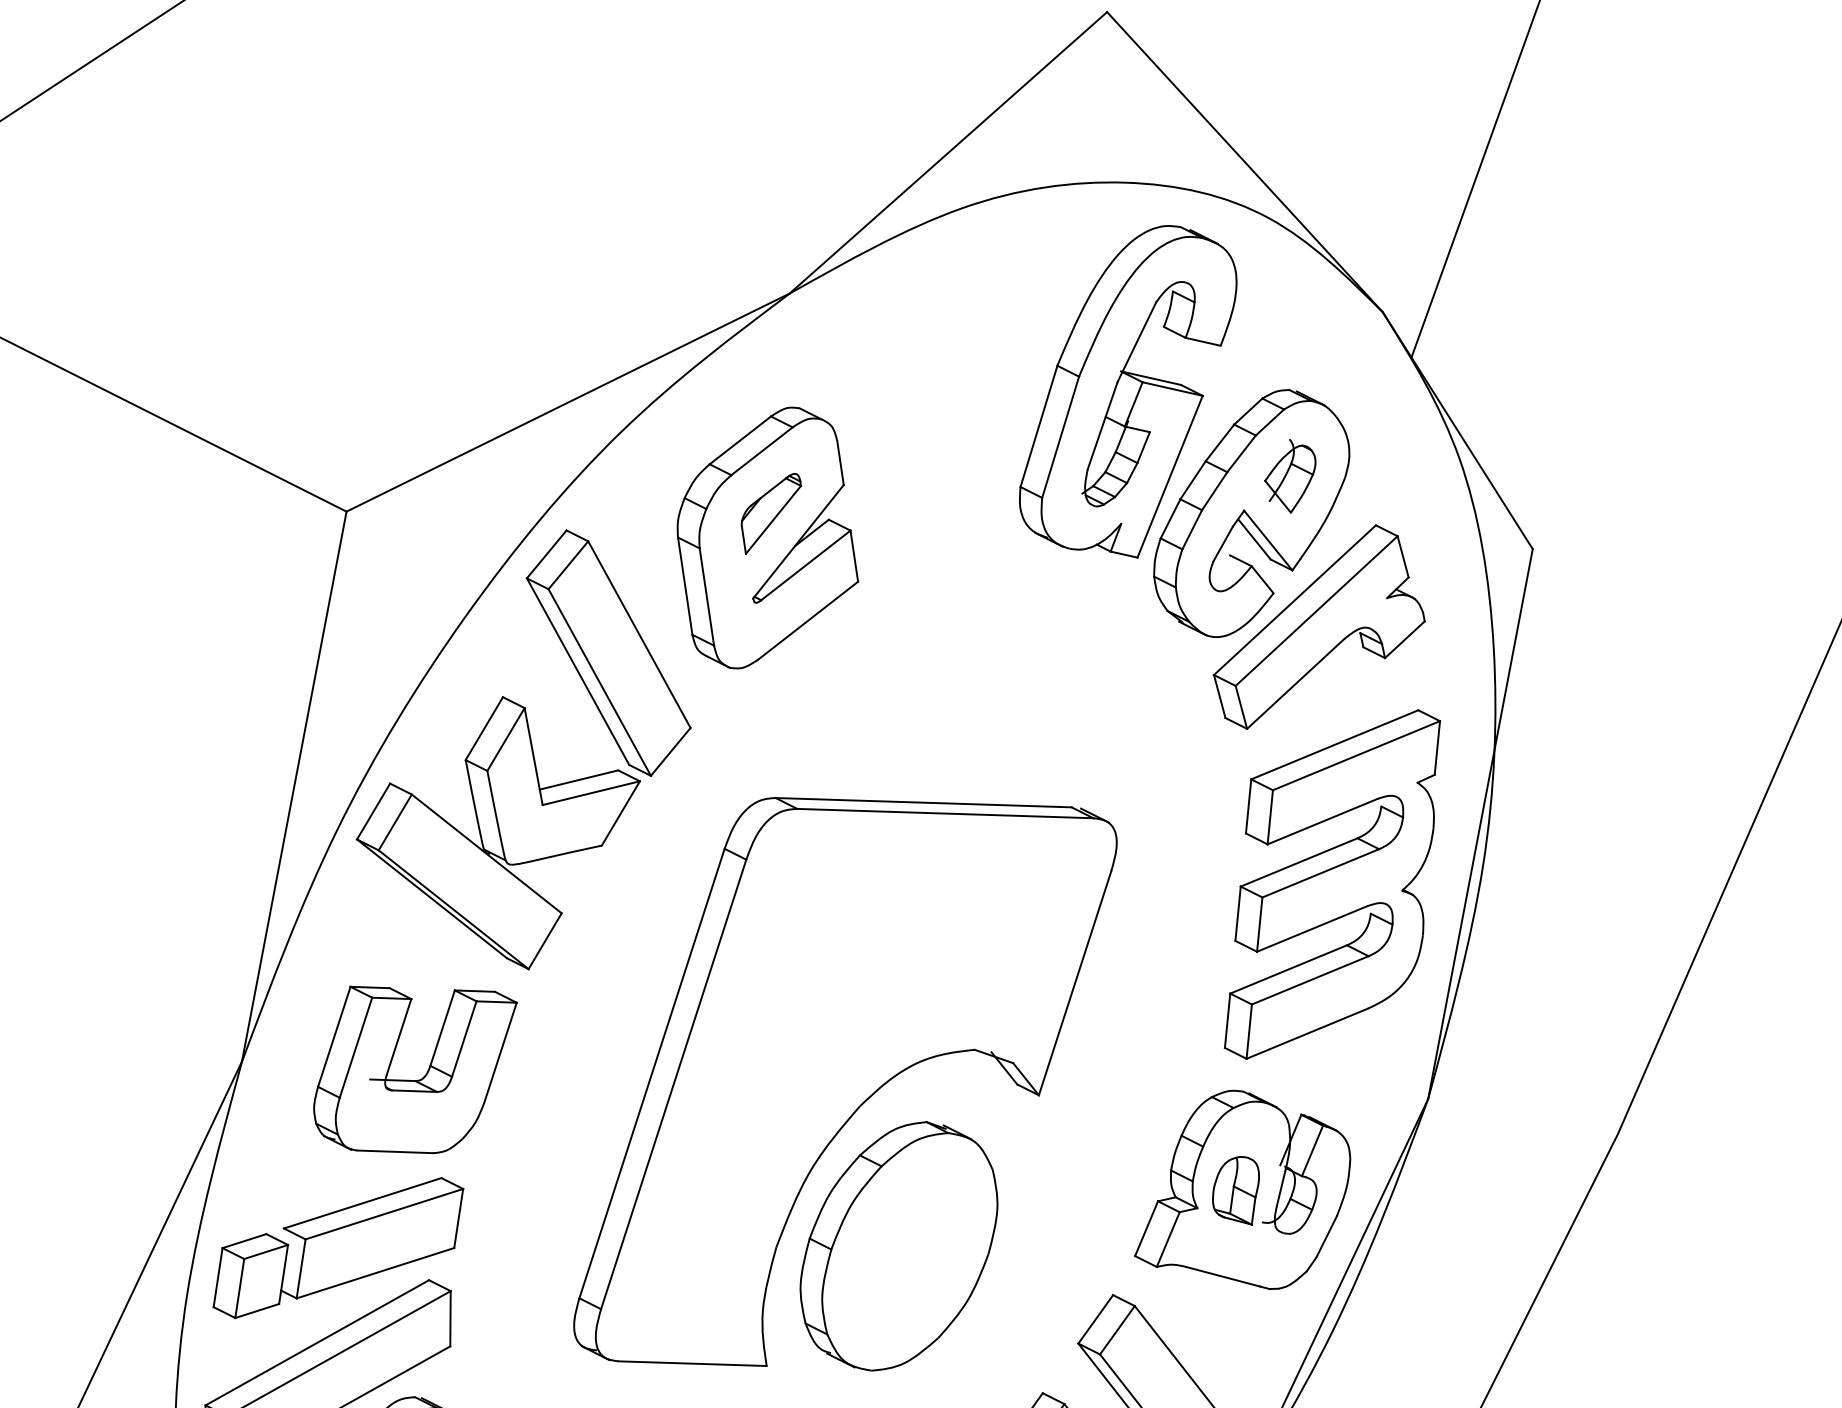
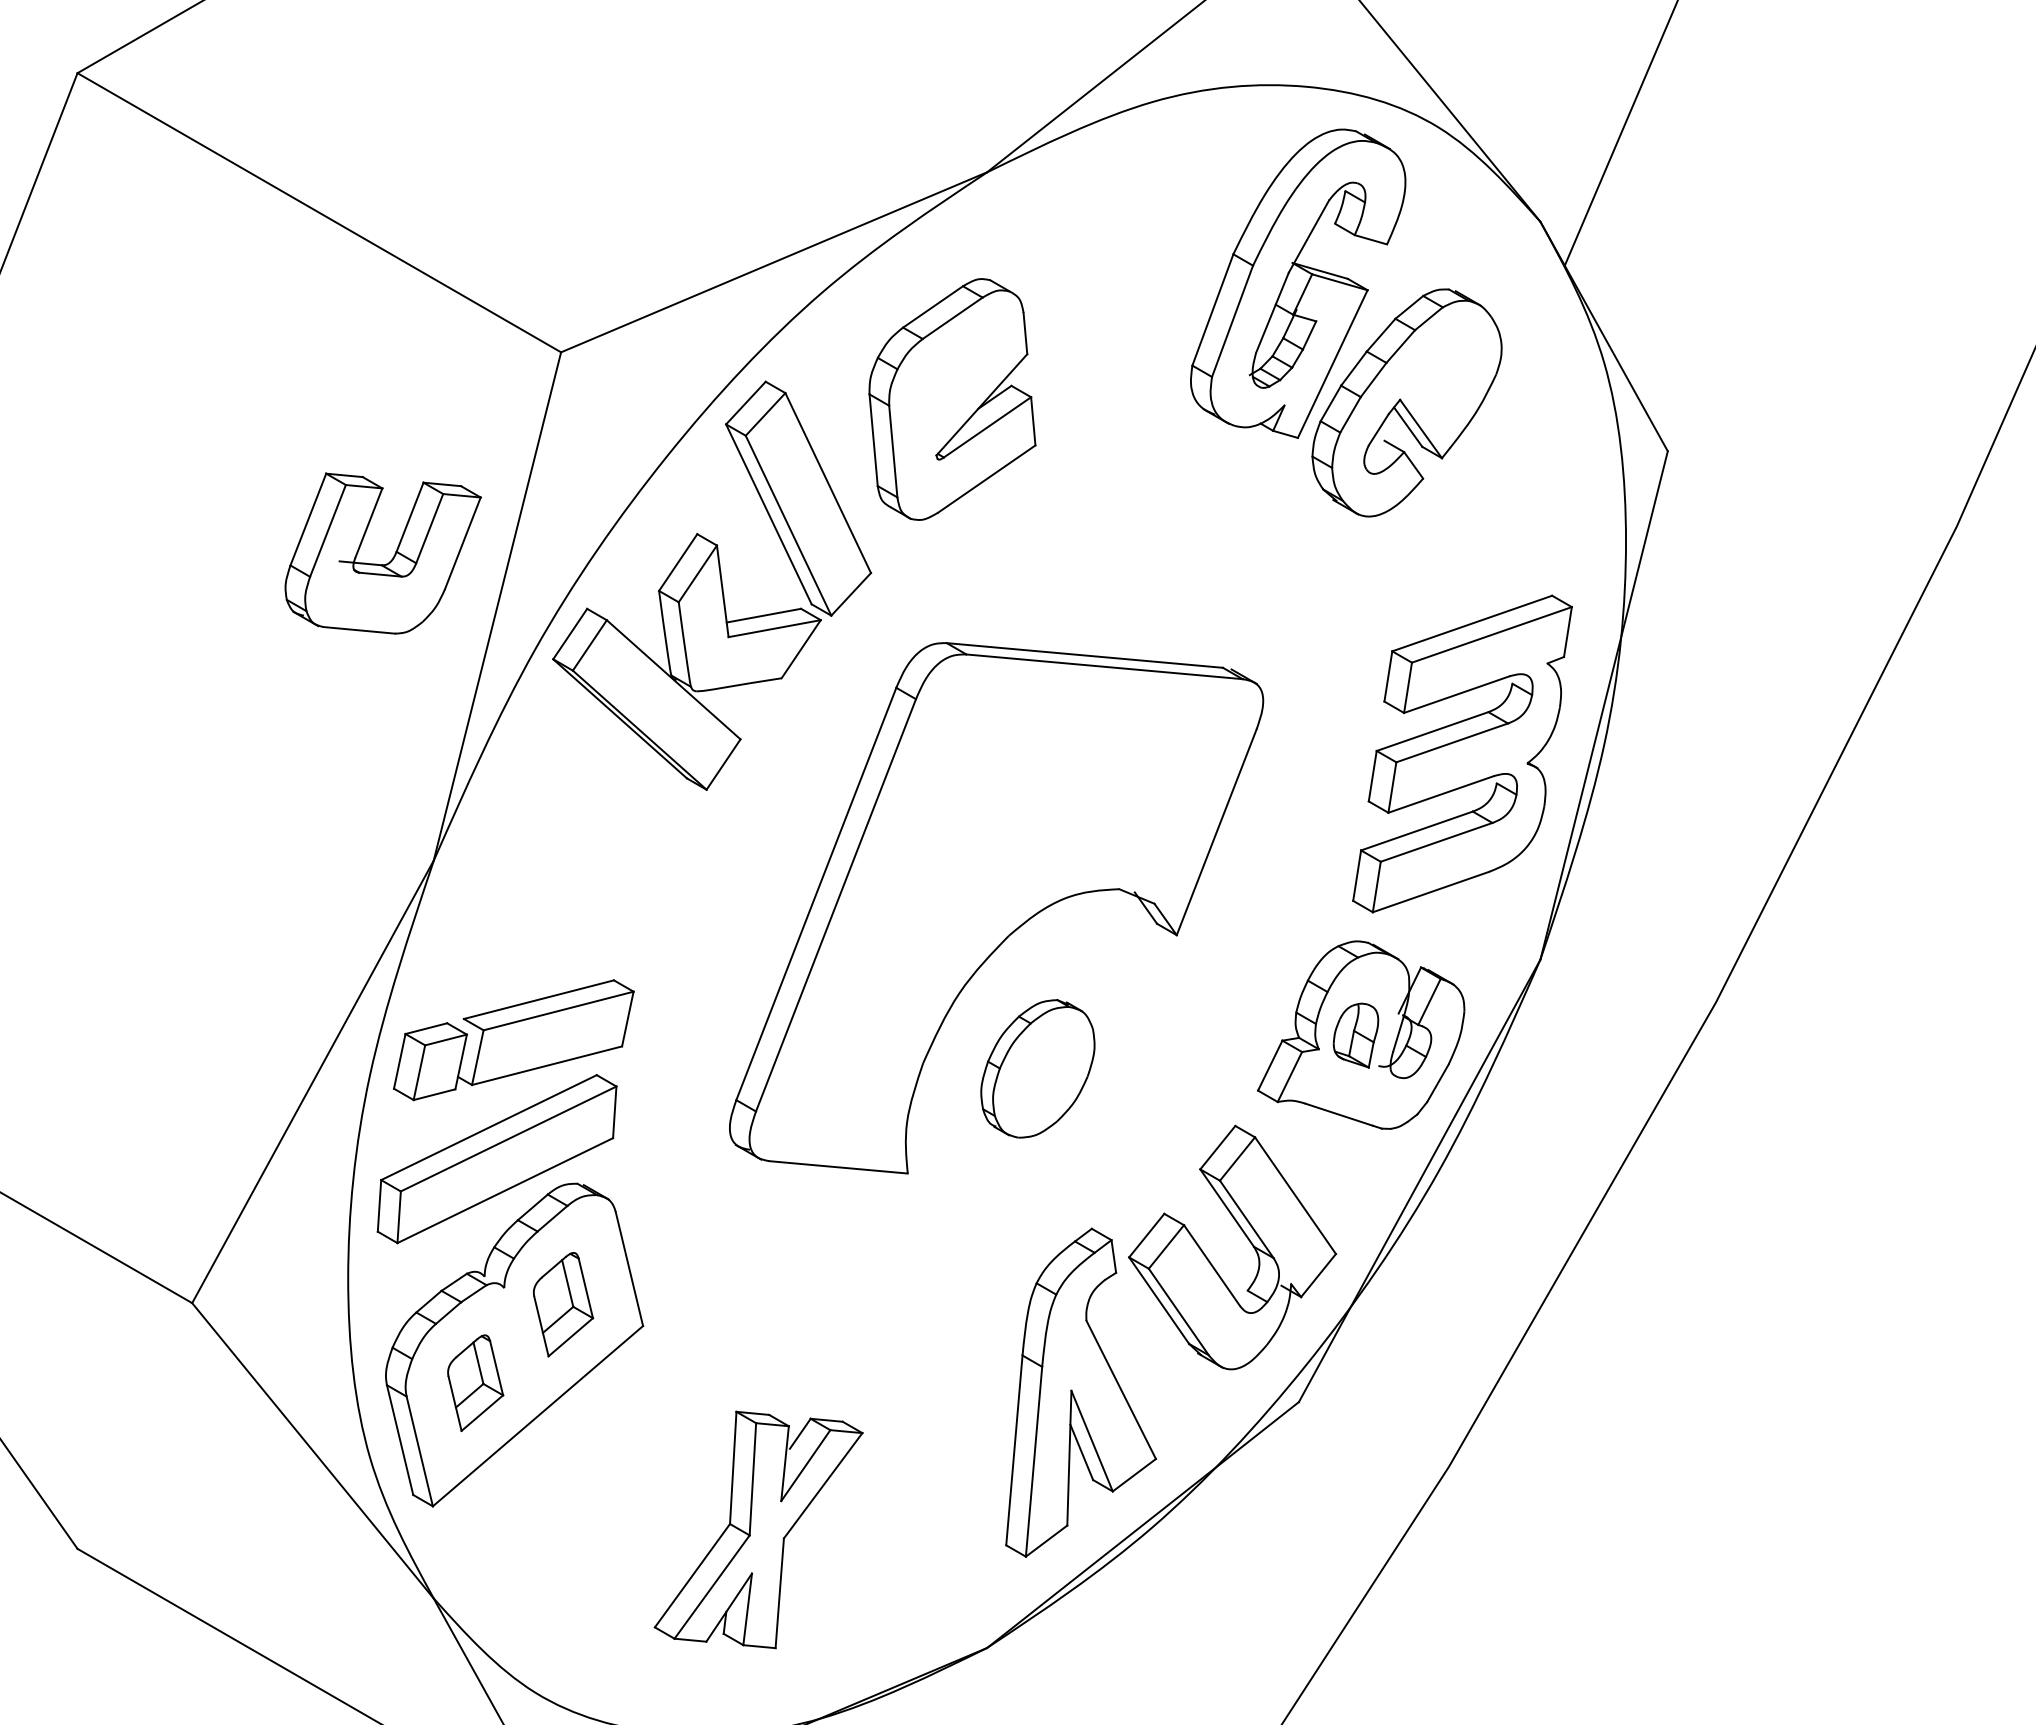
part: (1290, 476) -> (1445, 370), removed
part: (771, 514) -> (958, 377), removed
part: (1317, 625) -> (1462, 511), removed
part: (424, 1075) -> (390, 560), moved
part: (898, 1246) -> (1037, 1068), size x0.6

